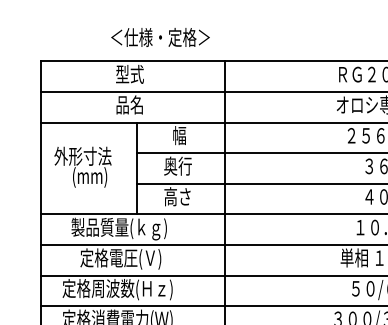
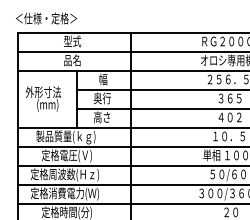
text: (160, 37) -> (46, 18), moved

